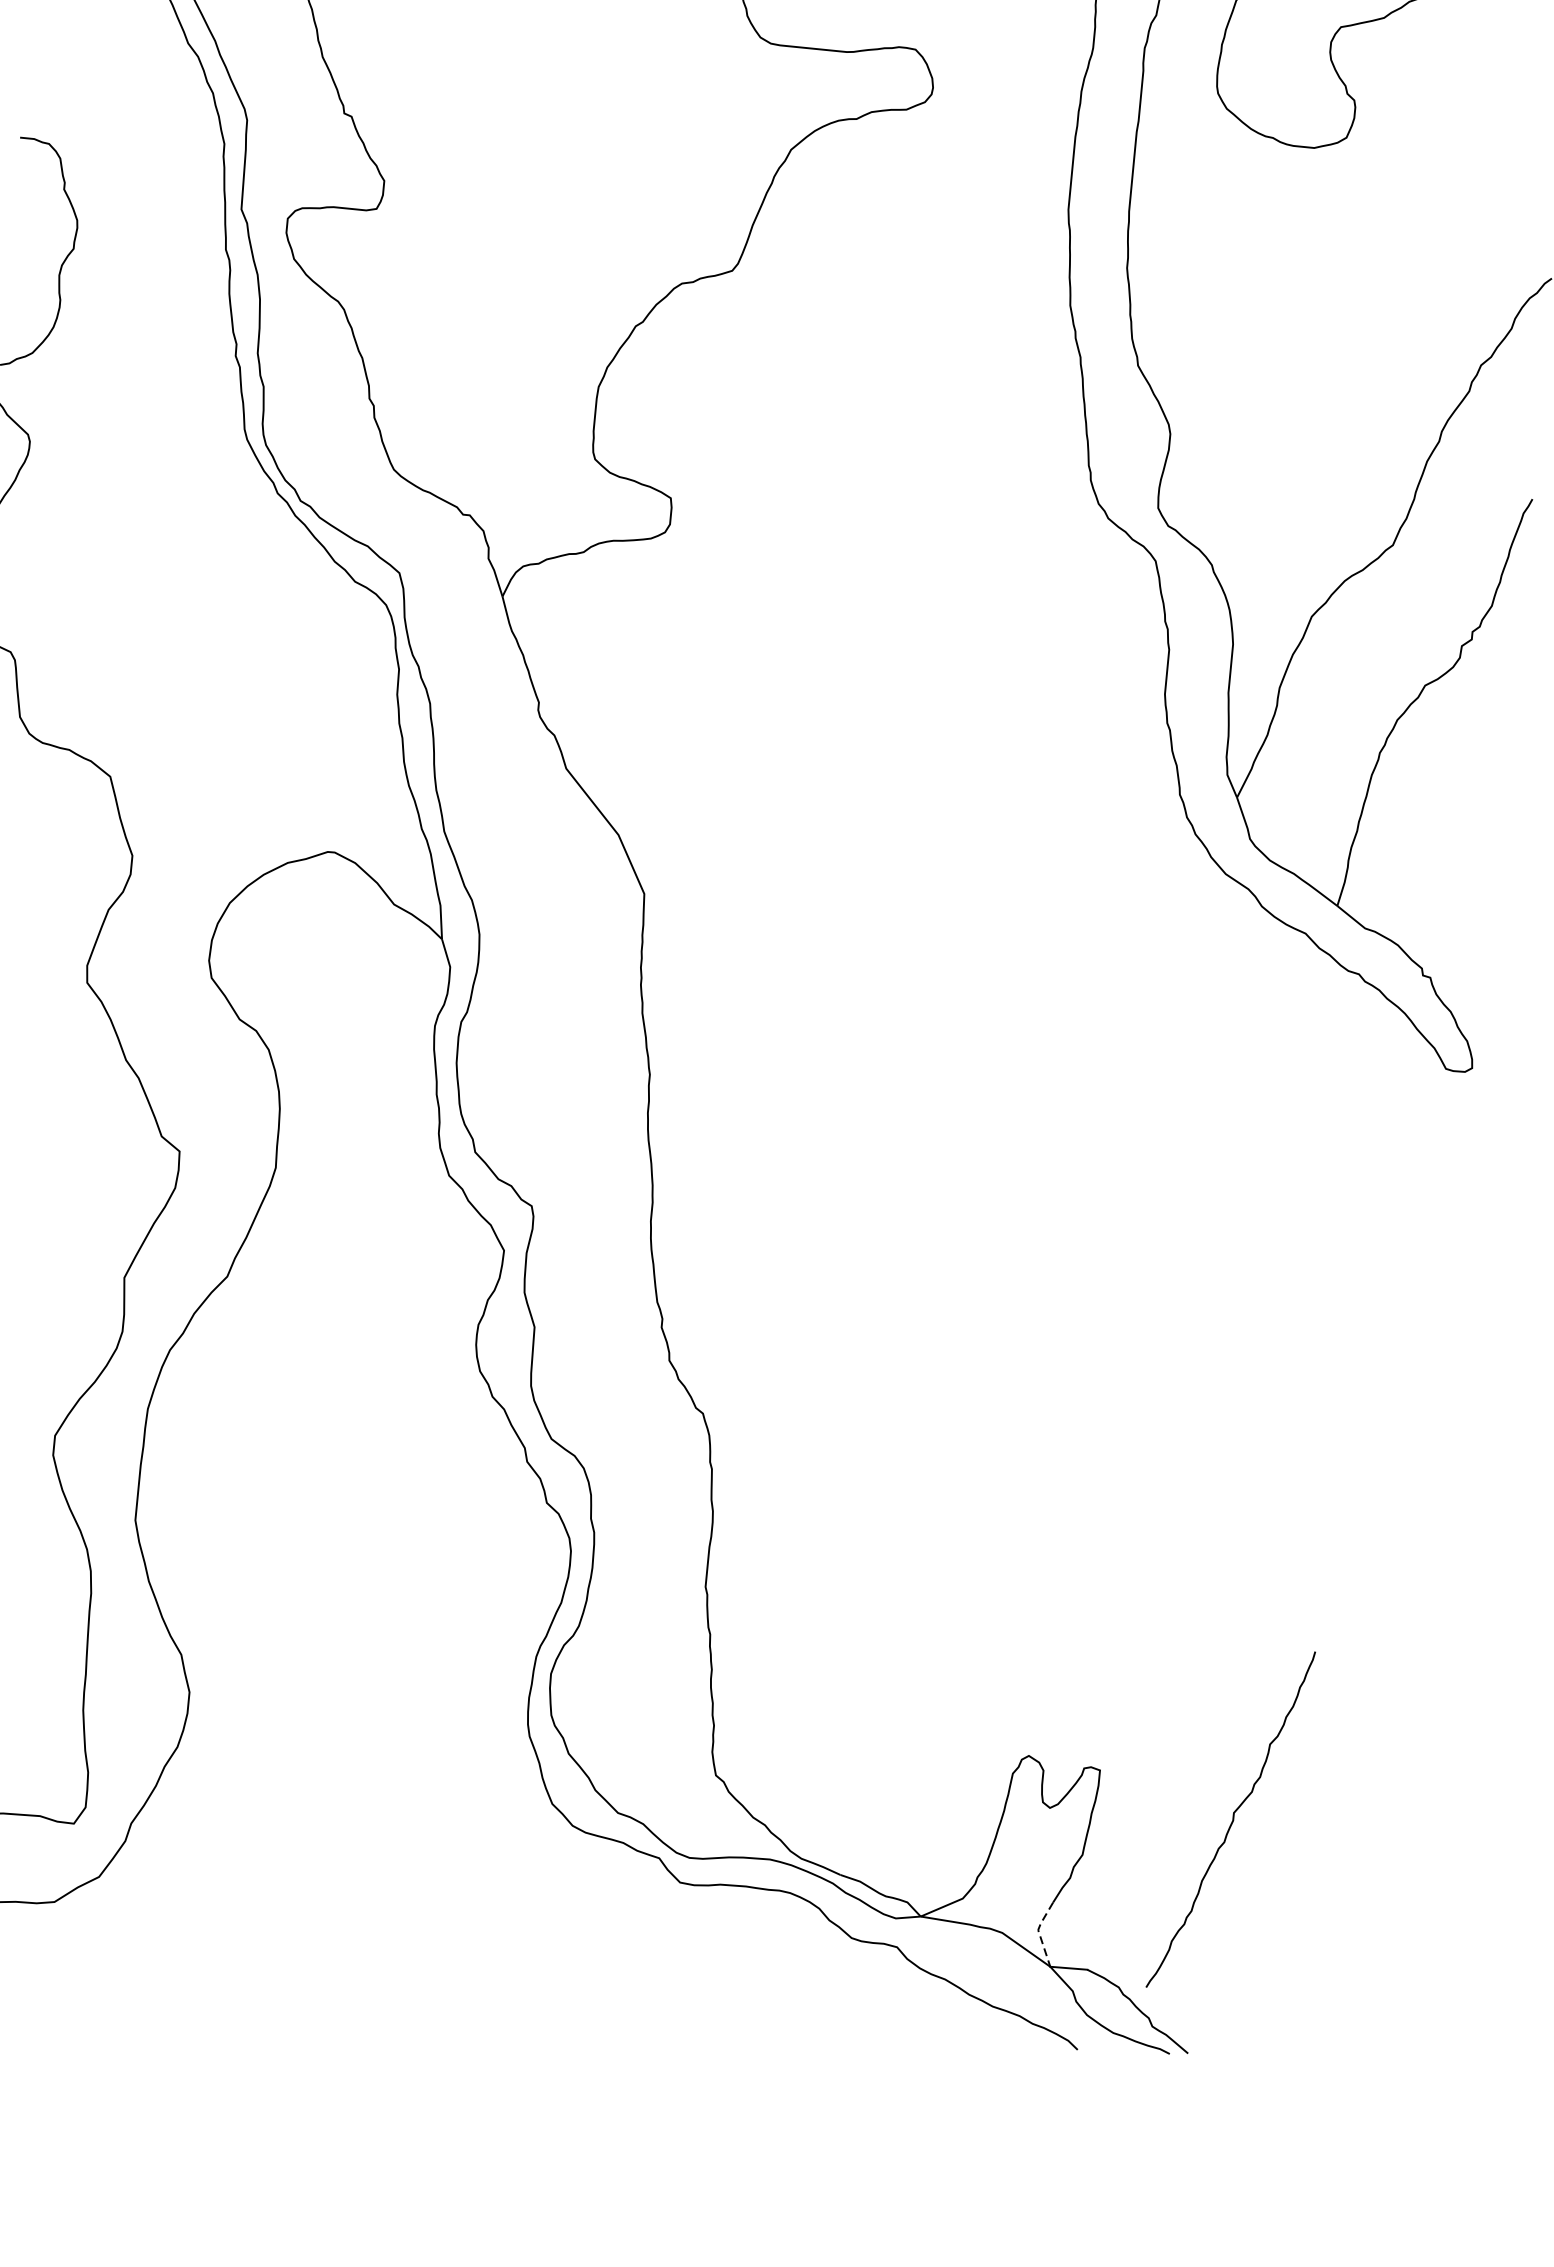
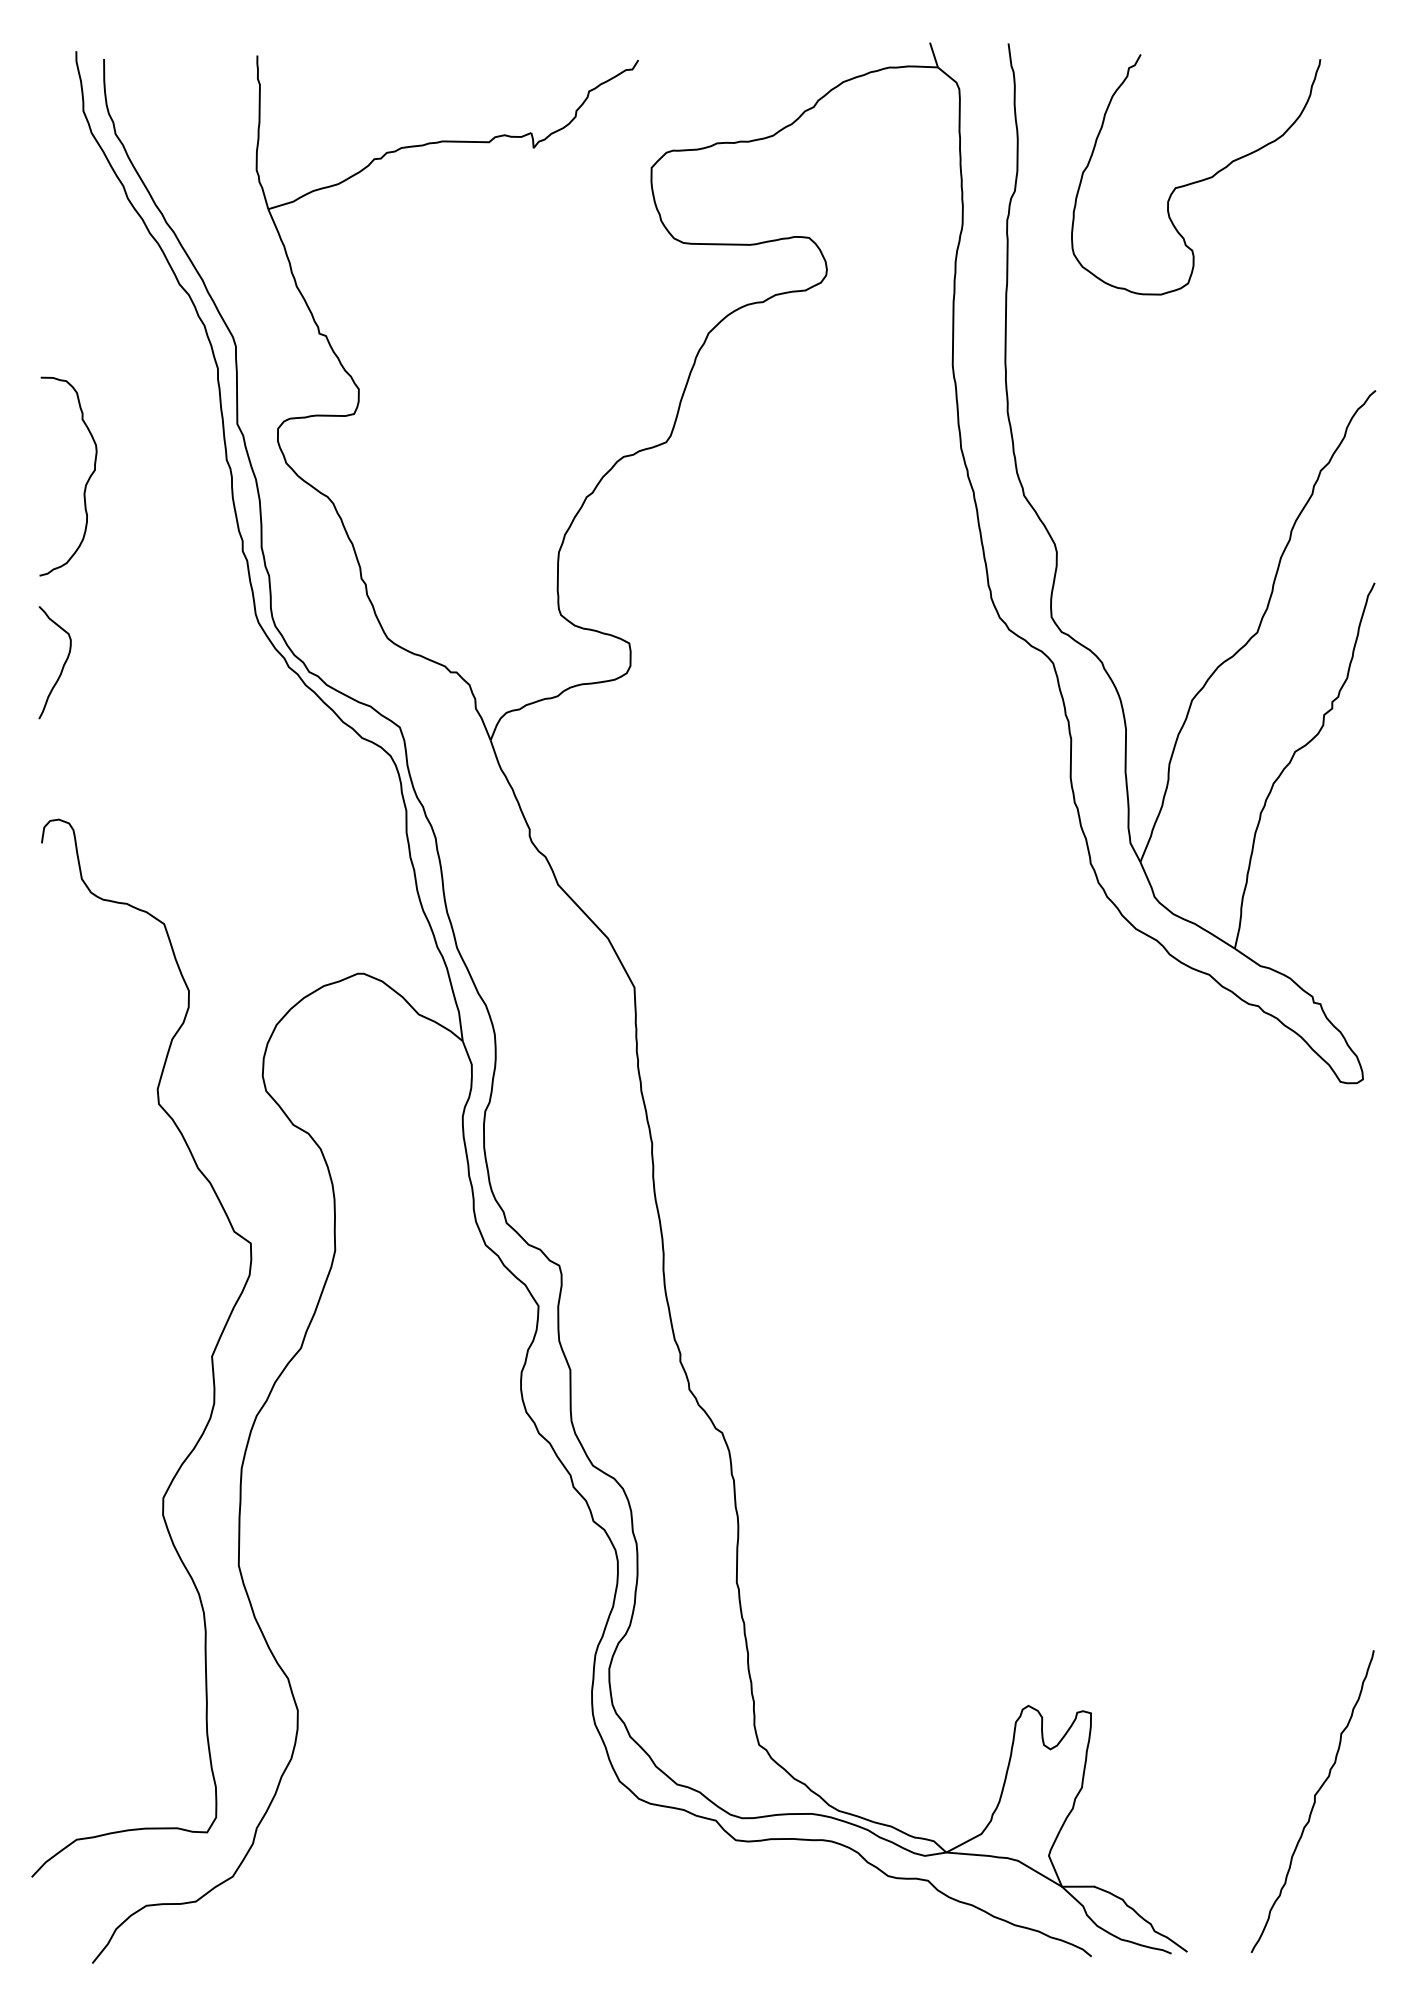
curve: (1231, 1820) -> (1313, 1802), moved
line: (1038, 1932) -> (1049, 1857), dashed -> solid

